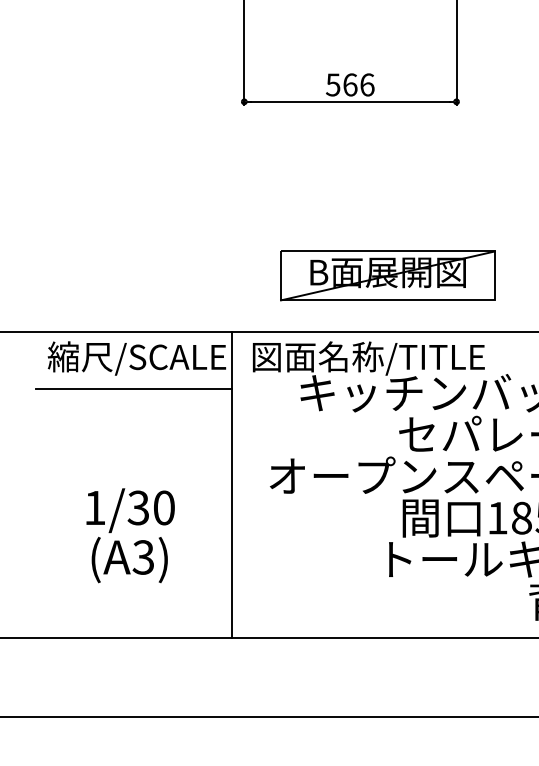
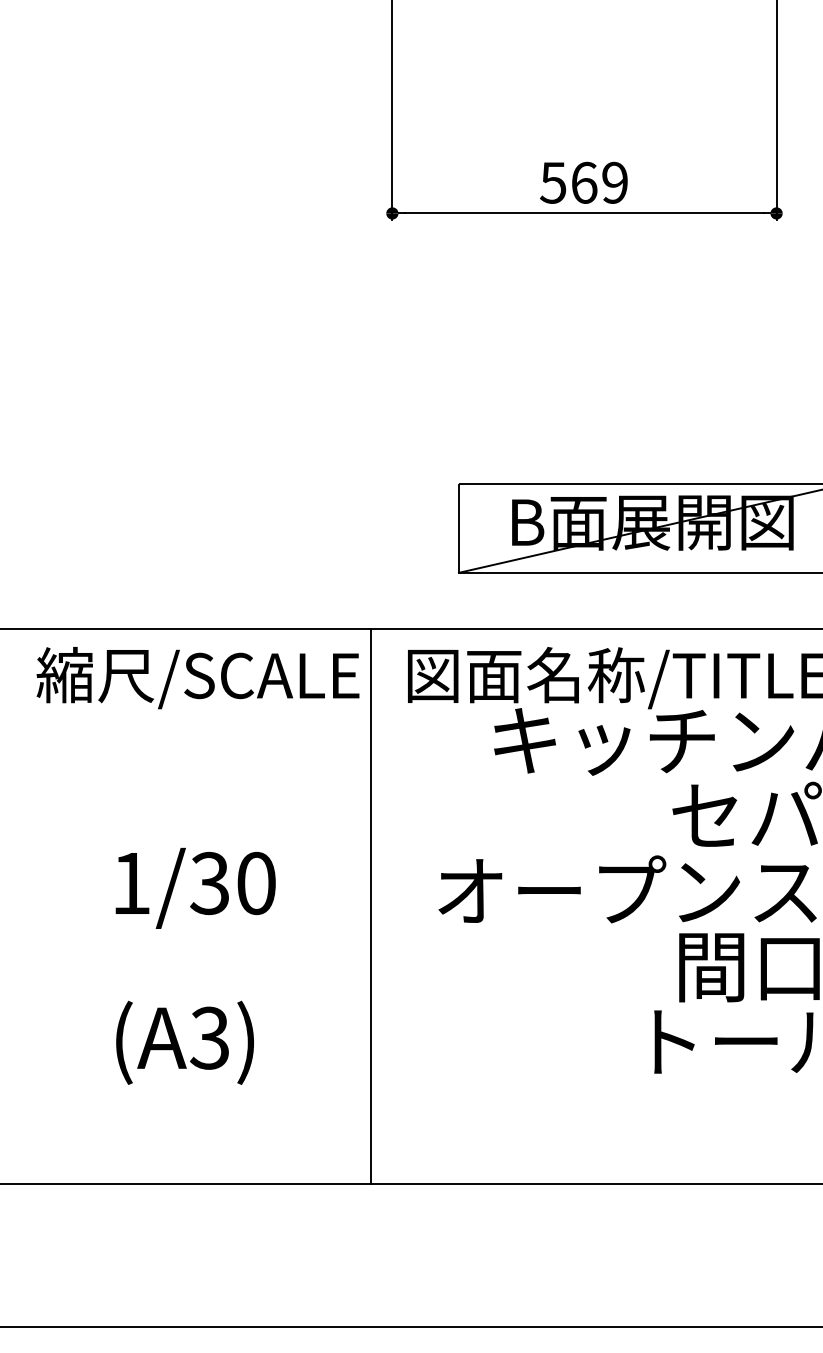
text: (367, 84) -> (615, 182), 566 -> 569
line: (133, 389) -> (191, 734), removed
text: (130, 510) -> (195, 888), moved

